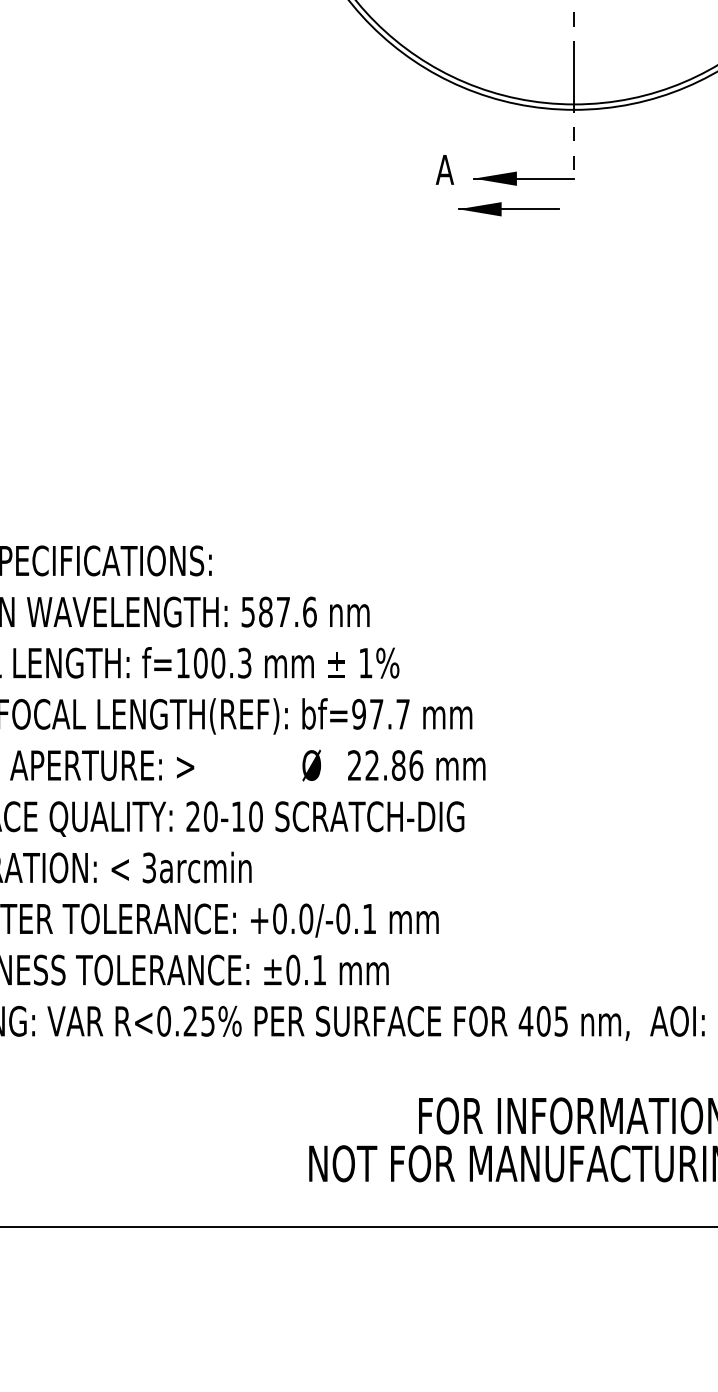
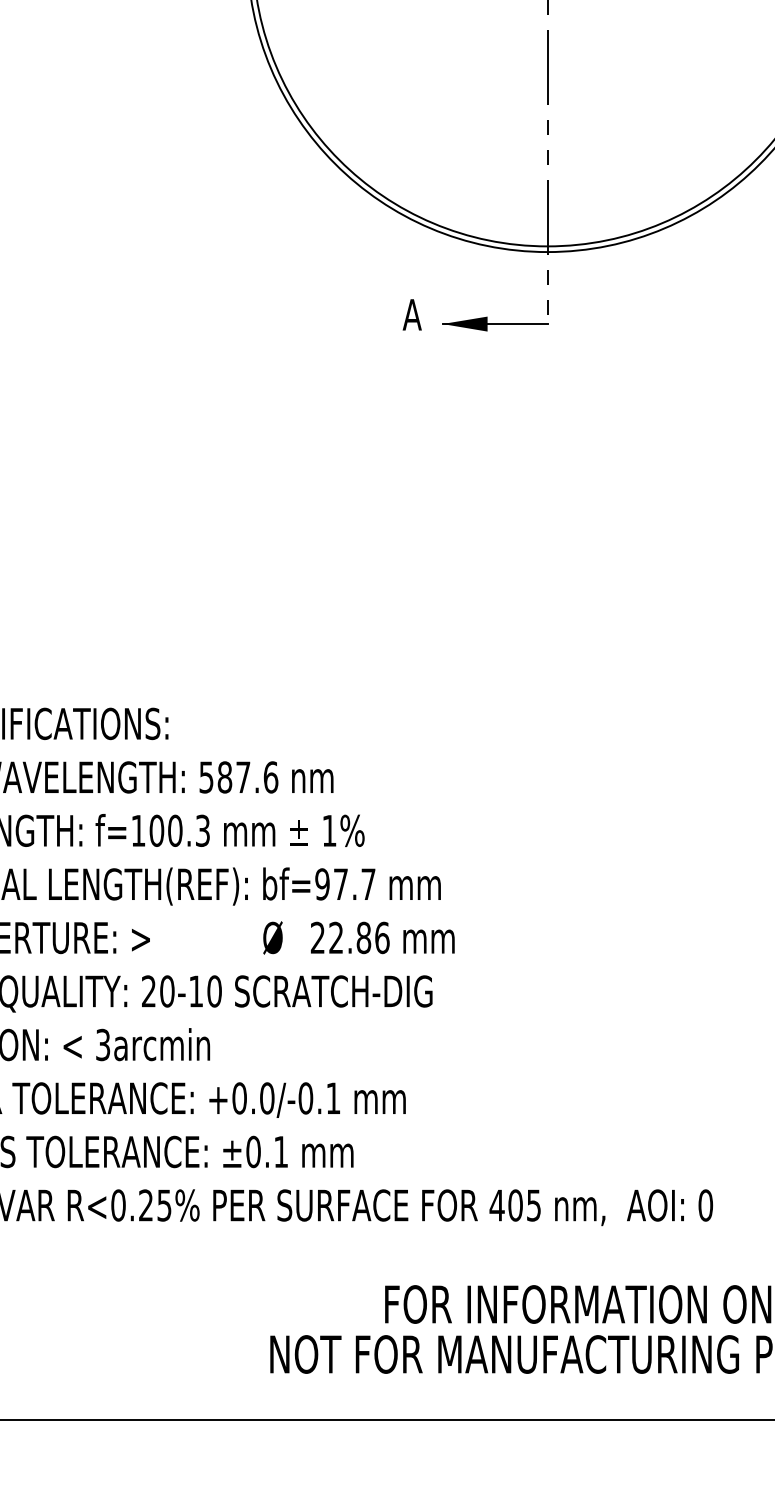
part: (509, 208) -> (479, 355), removed

